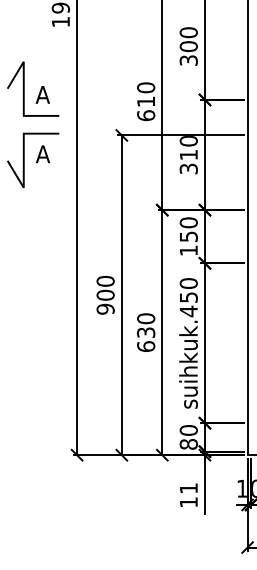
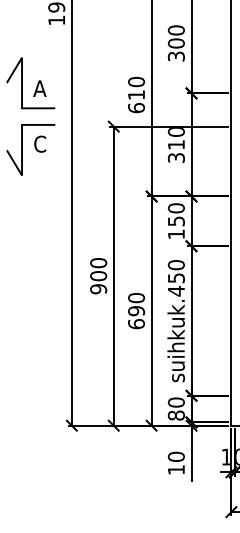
text: (43, 154) -> (40, 144), A -> C
text: (146, 332) -> (136, 310), 630 -> 690
text: (188, 488) -> (176, 456), 11 -> 10

